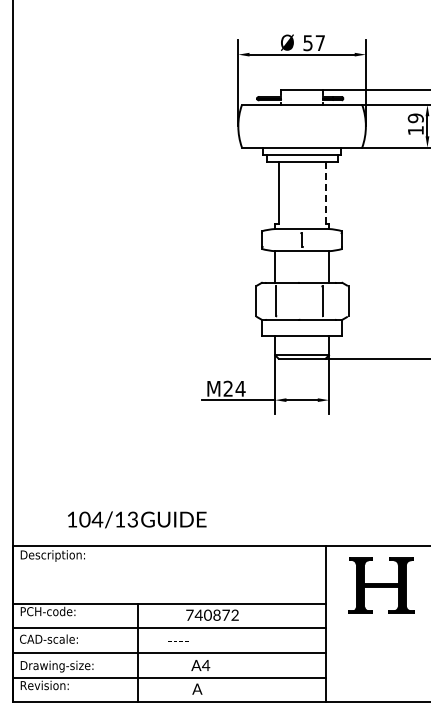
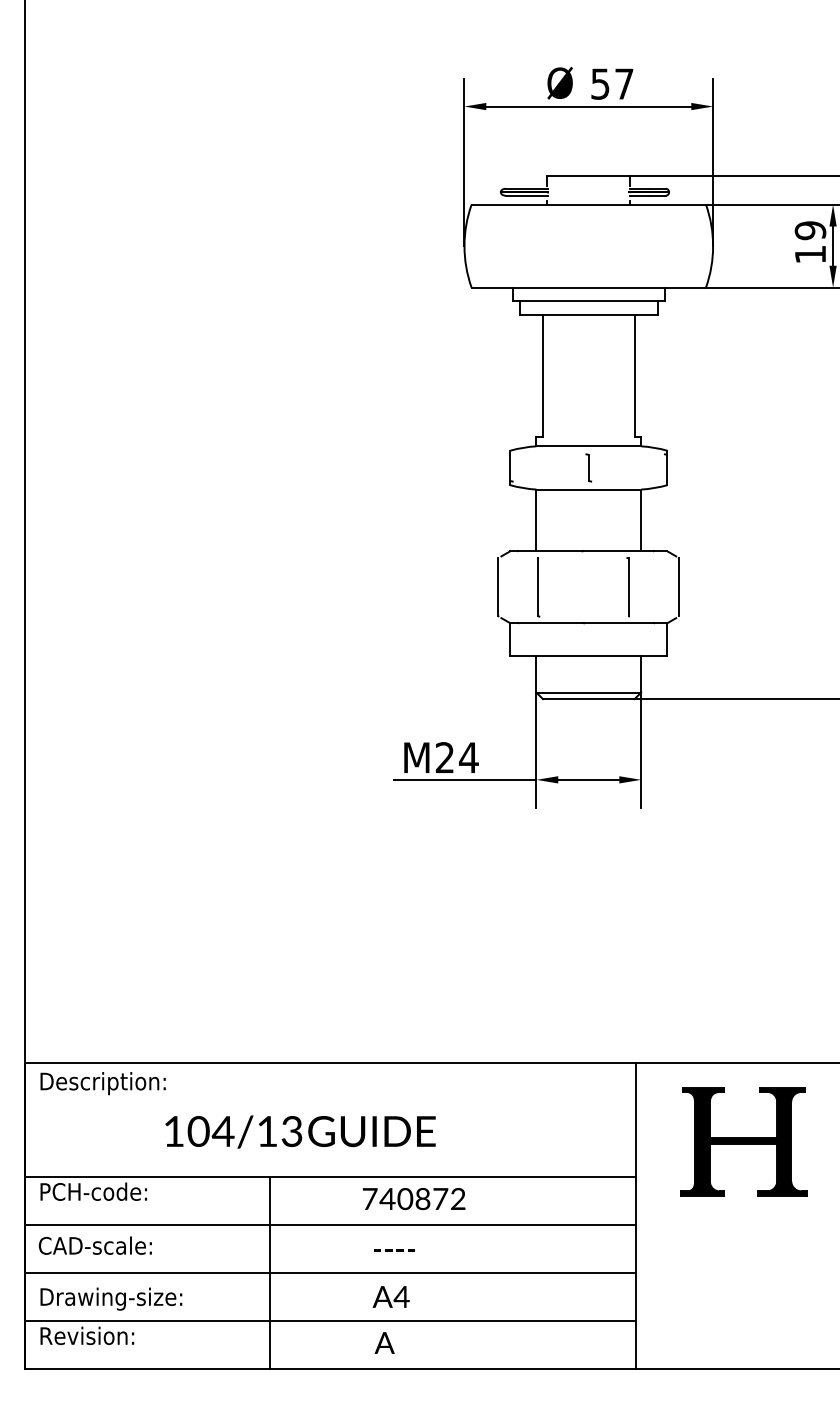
line: (325, 192) -> (634, 375), dashed -> solid
text: (137, 519) -> (301, 1131), moved
text: (178, 641) -> (394, 1250), moved

